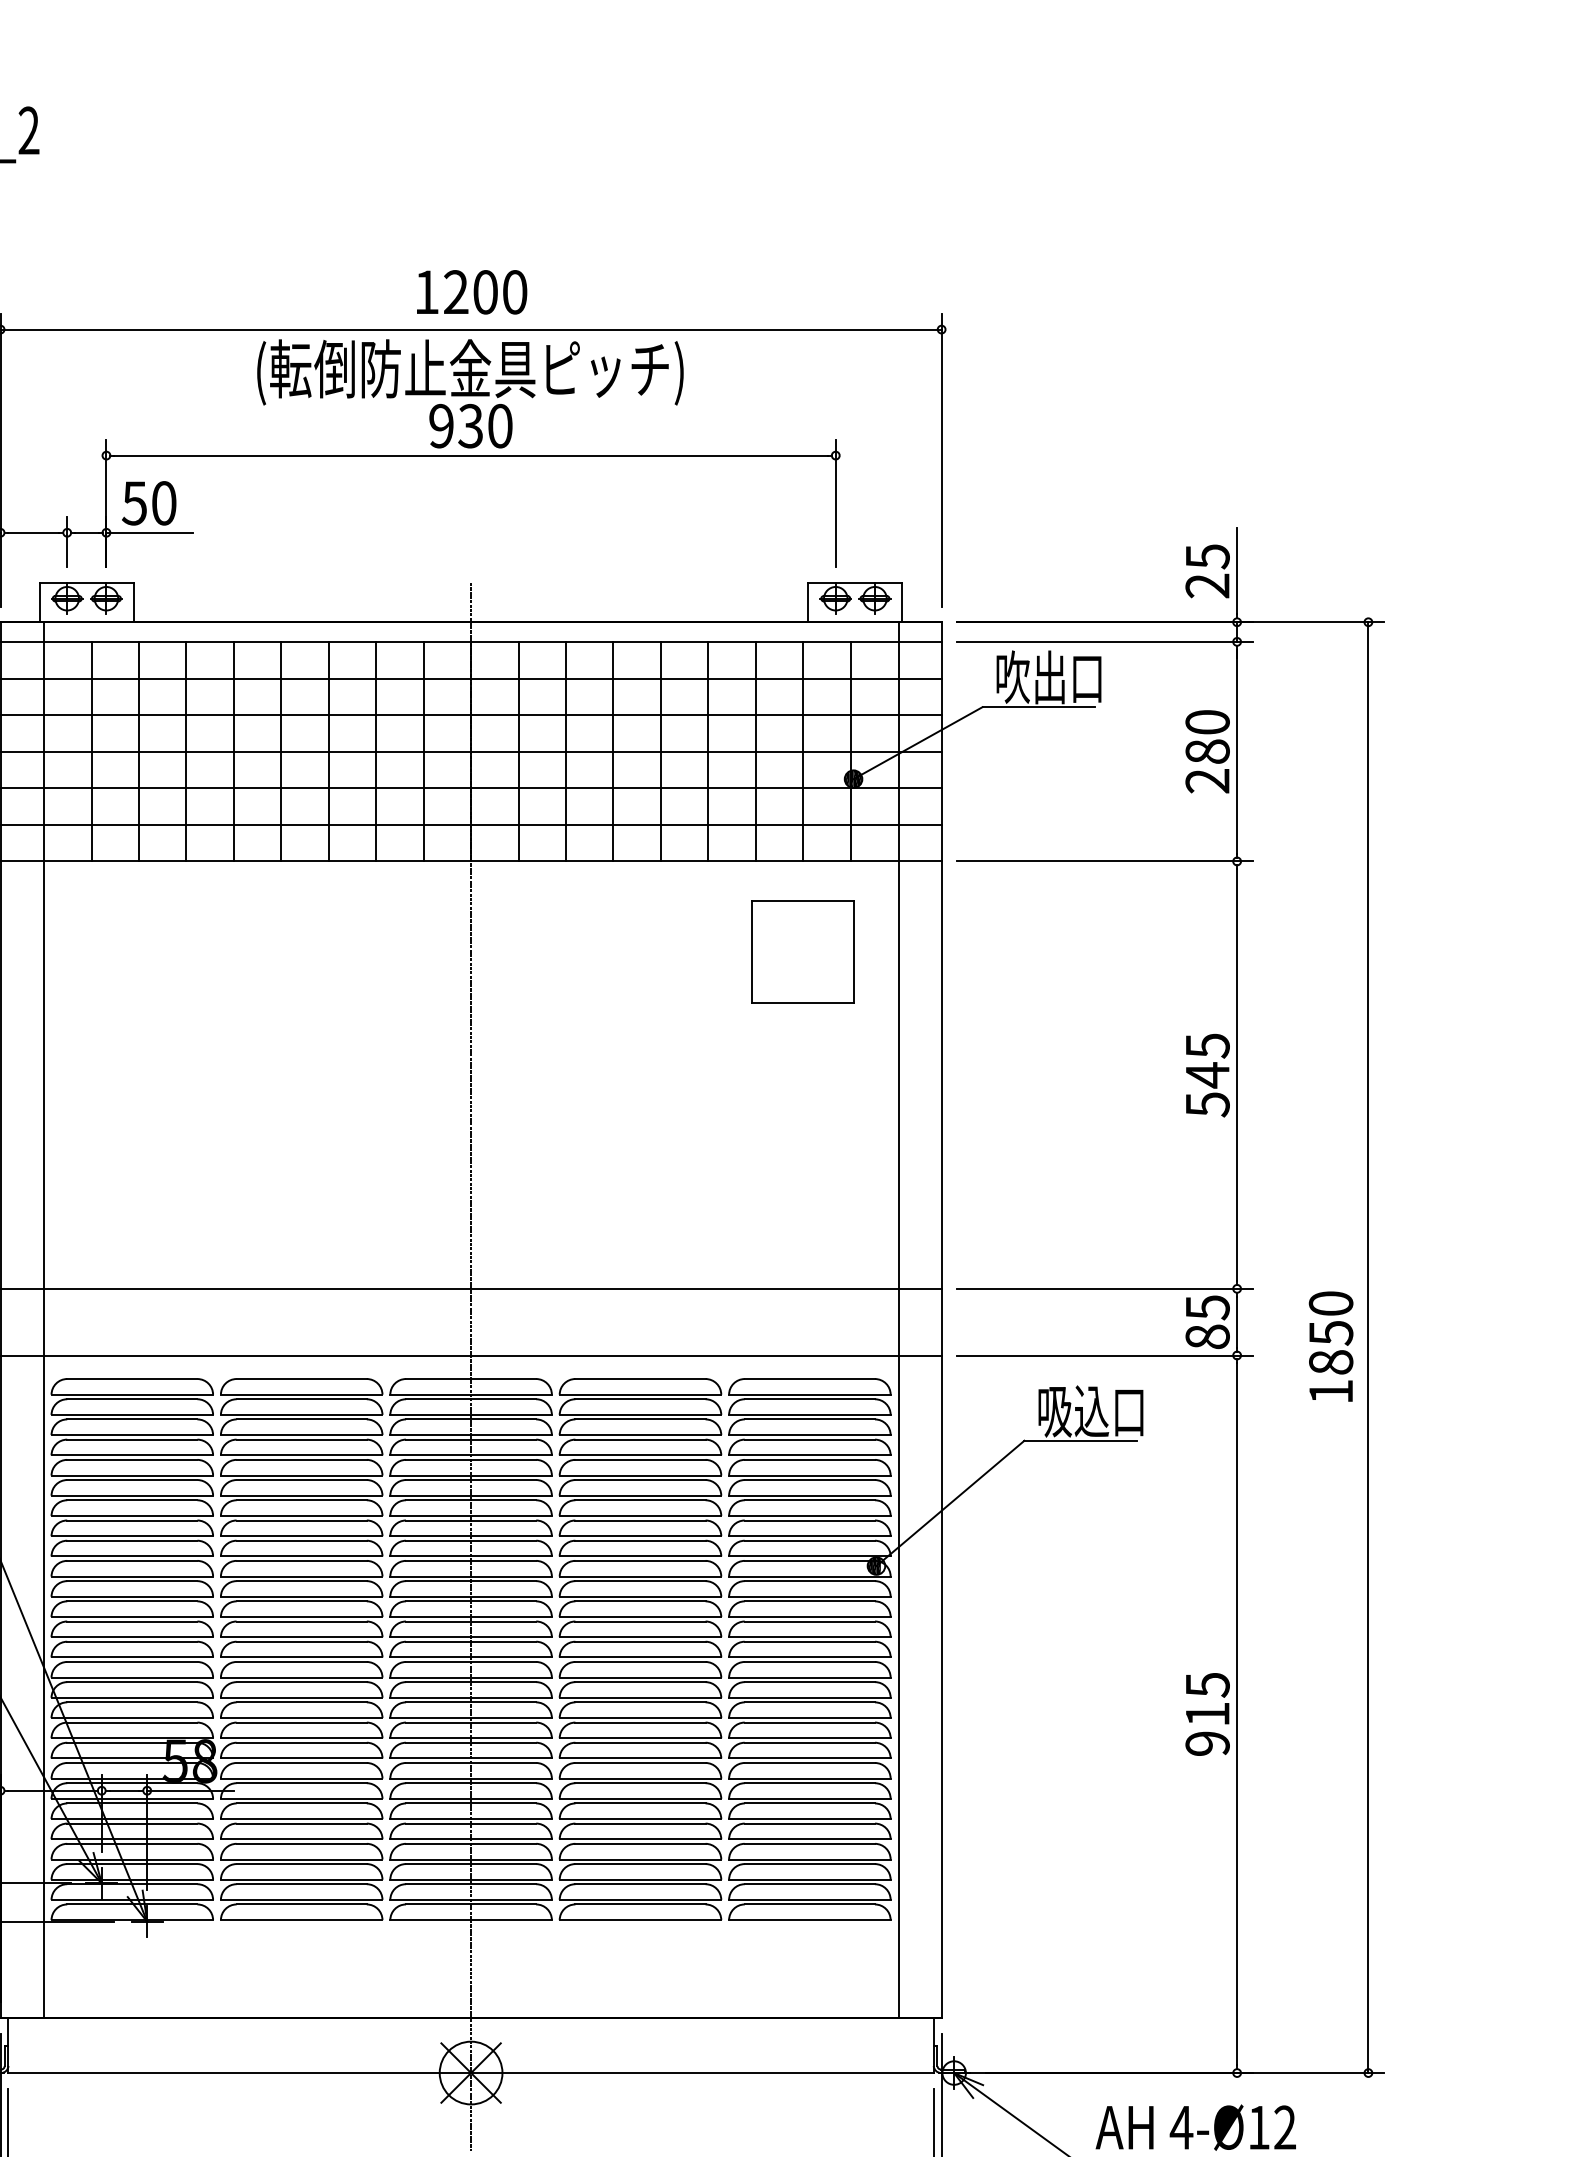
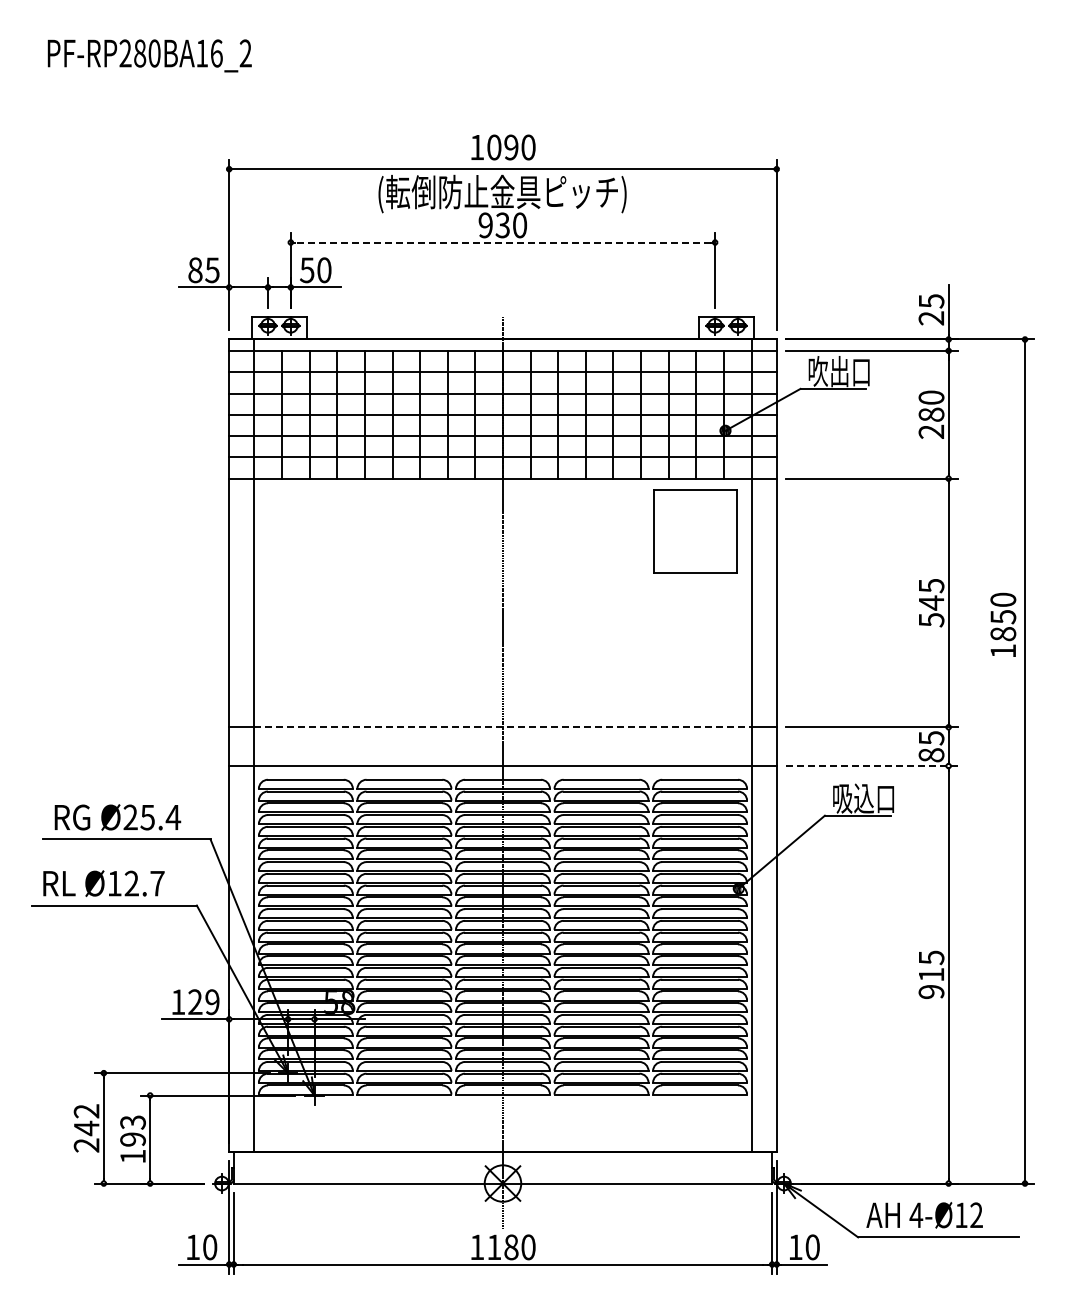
text: (470, 292) -> (502, 147), 1200 -> 1090
line: (470, 455) -> (502, 242), solid -> dashed
part: (802, 950) -> (695, 530), size x1.4
line: (470, 1289) -> (502, 727), solid -> dashed
text: (1331, 1345) -> (1003, 624), moved
line: (1104, 1356) -> (871, 766), solid -> dashed

